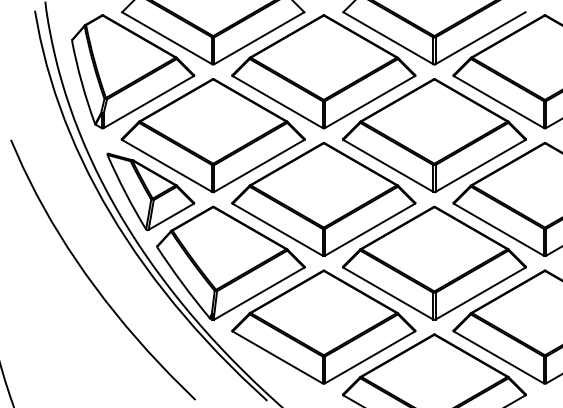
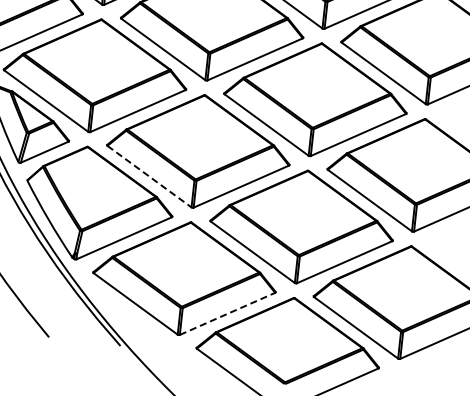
line: (277, 229) -> (149, 176), solid -> dashed
line: (369, 357) -> (227, 313), solid -> dashed

